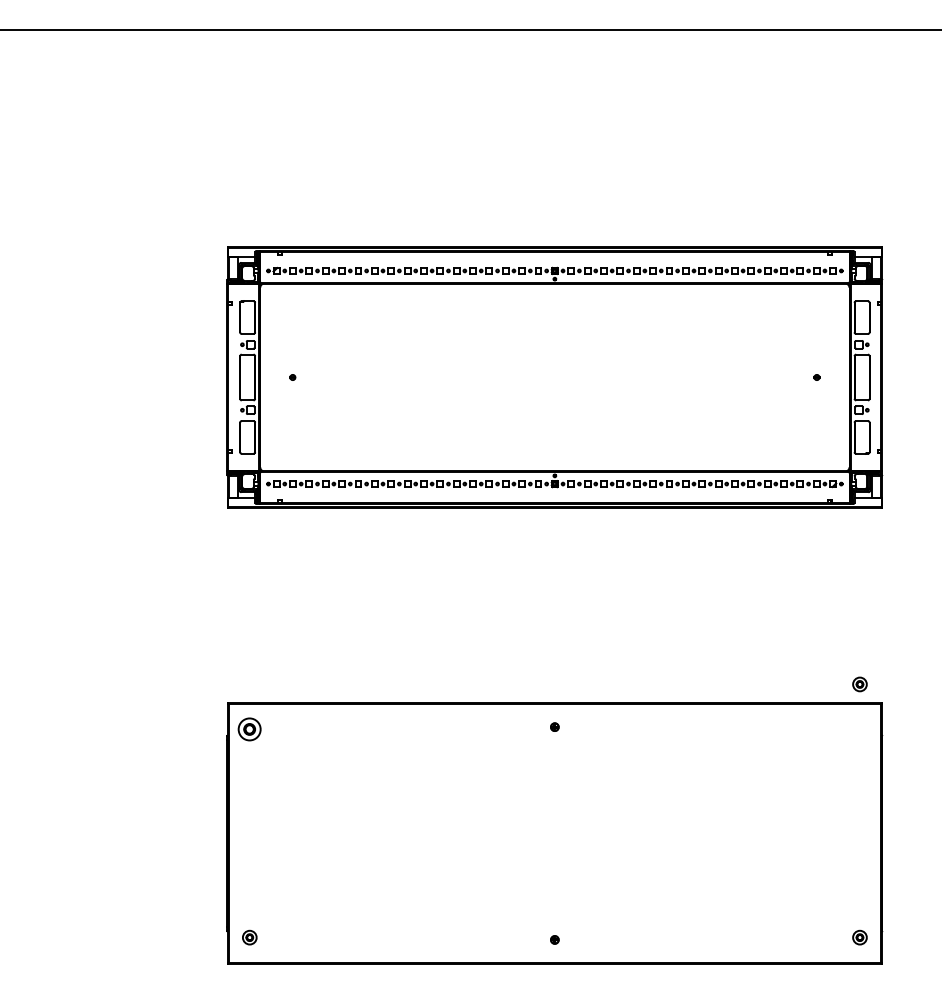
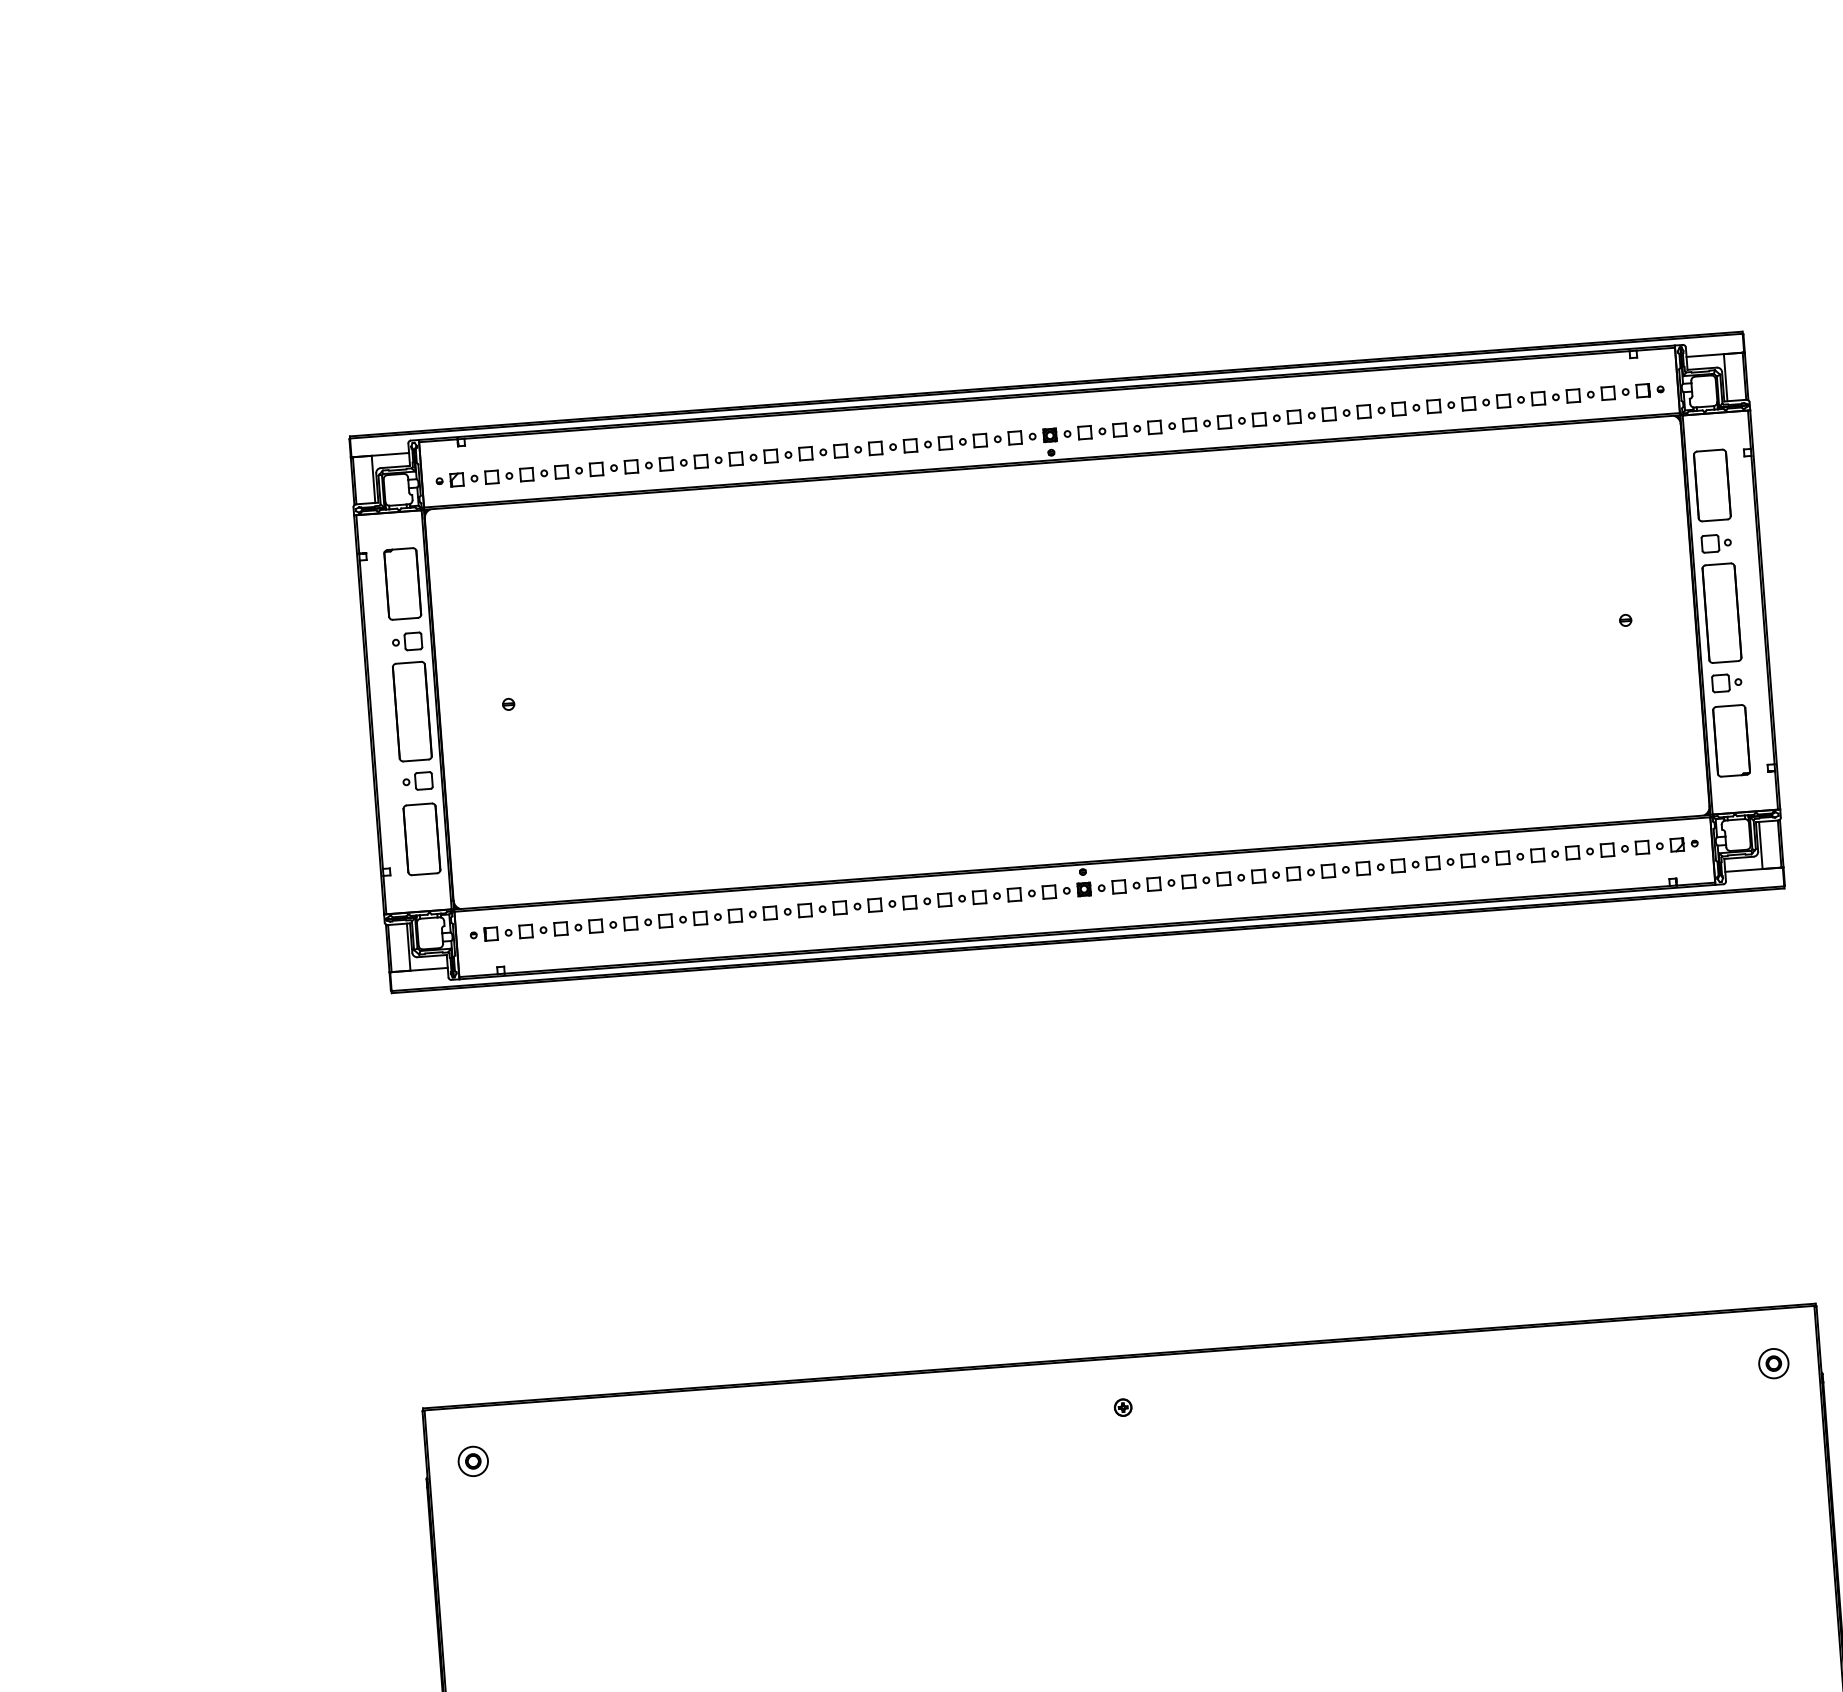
part: (859, 684) -> (1772, 1363), moved
part: (249, 729) -> (472, 1461), size x0.62

